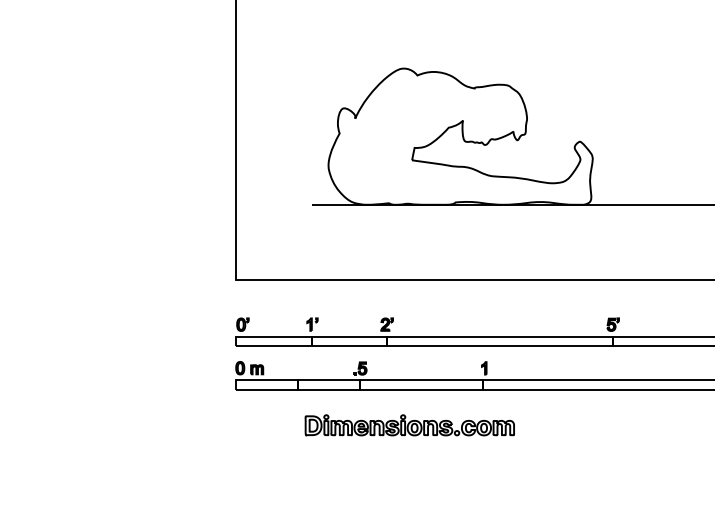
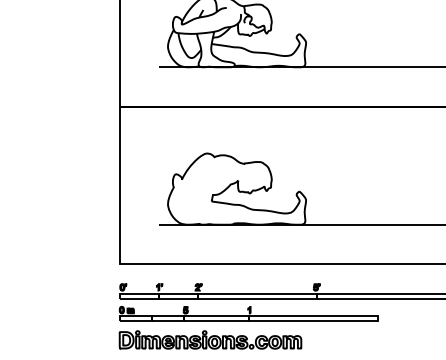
part: (409, 424) -> (210, 339), size x1.67

